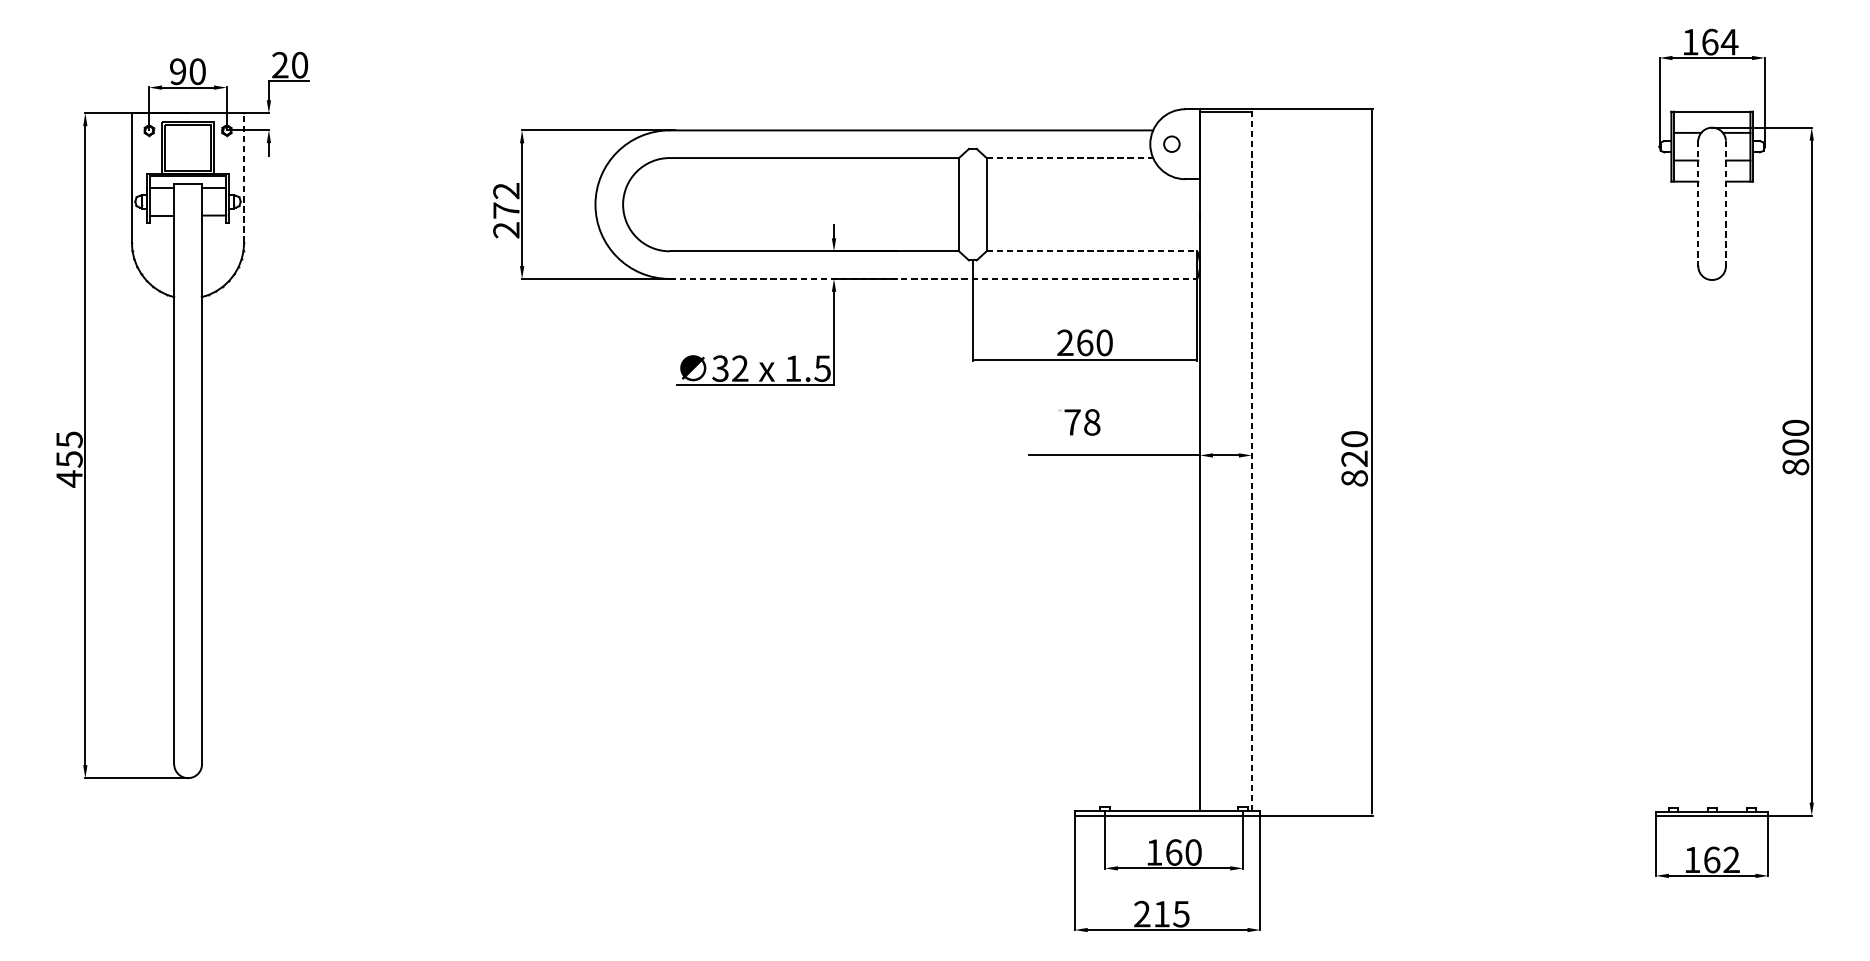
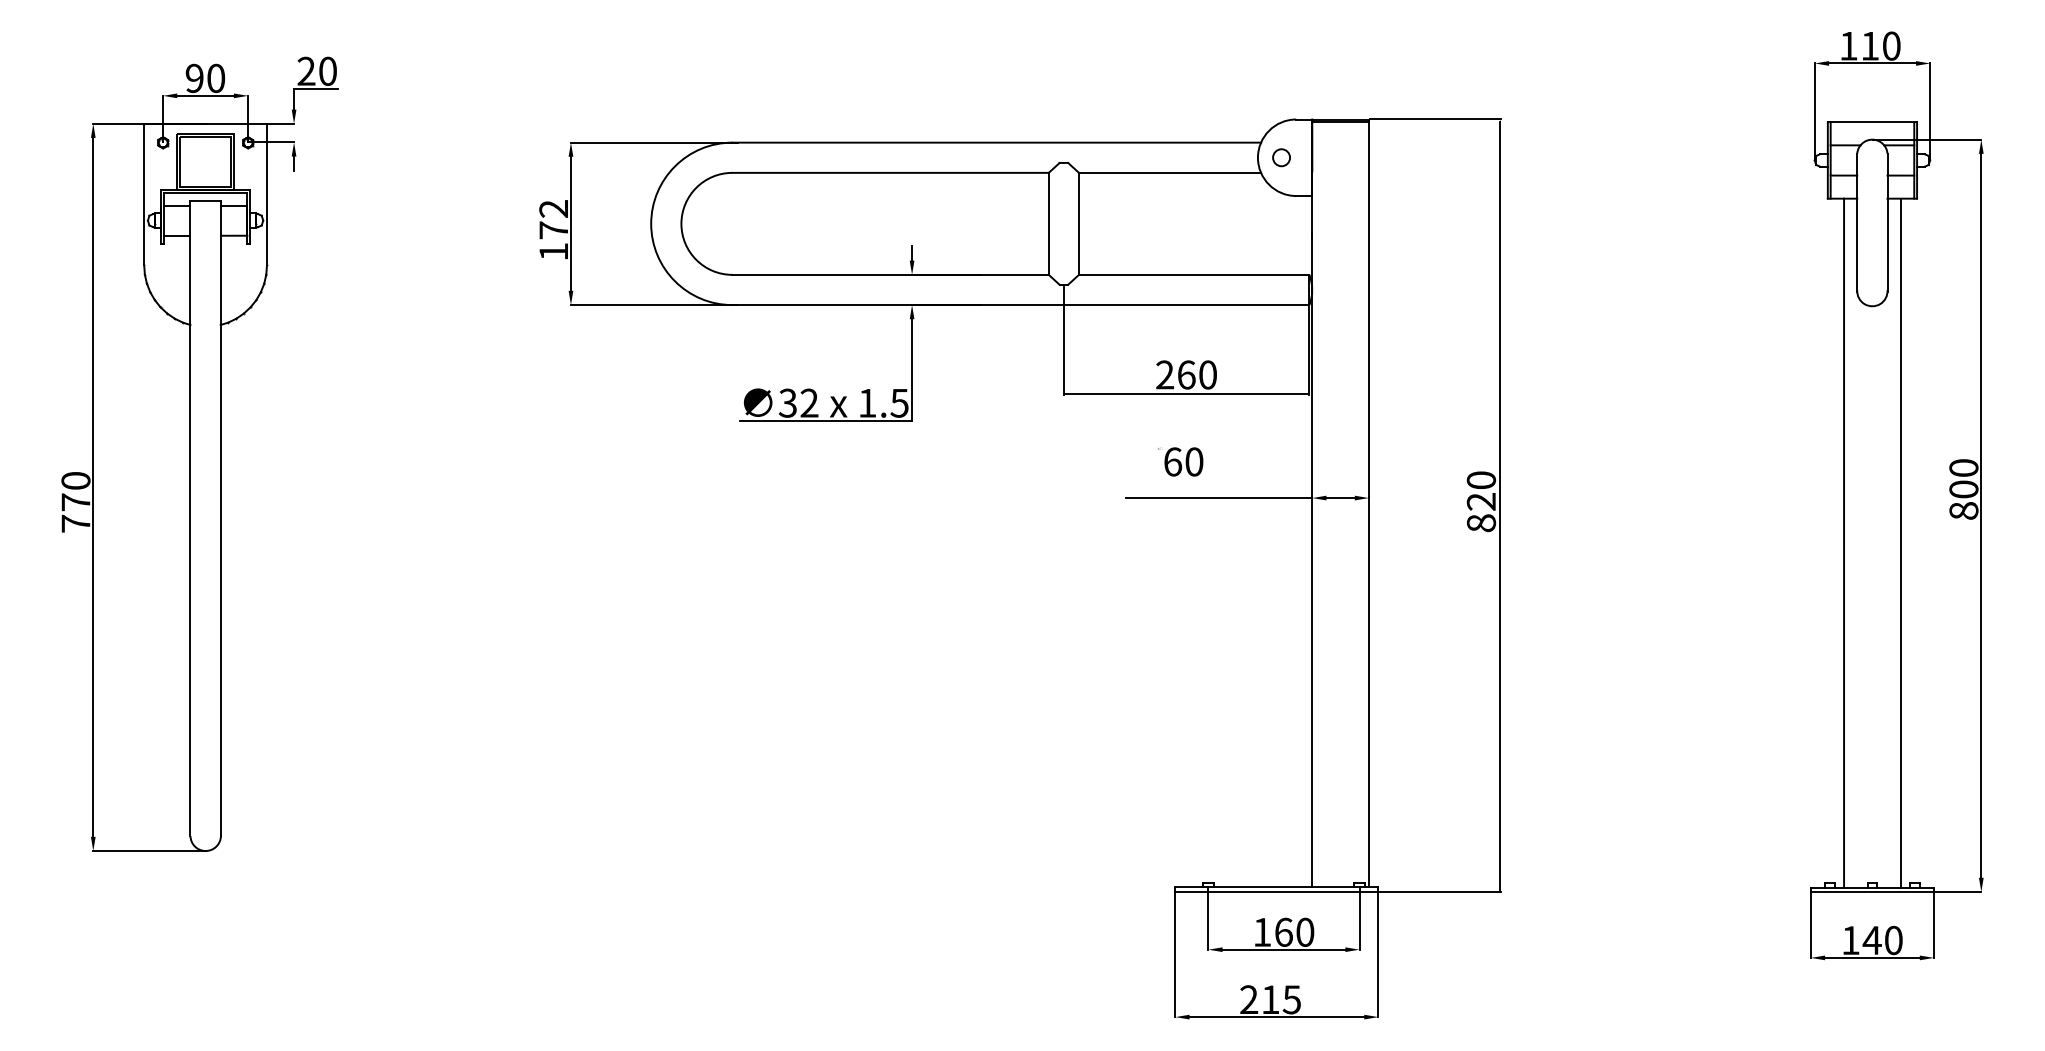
text: (1720, 41) -> (1881, 45), 164 -> 110
line: (1070, 157) -> (1170, 172), dashed -> solid
line: (243, 177) -> (266, 194), dashed -> solid
line: (1698, 204) -> (1857, 223), dashed -> solid
line: (1725, 204) -> (1887, 223), dashed -> solid
text: (506, 229) -> (553, 251), 272 -> 172
line: (1092, 250) -> (1194, 274), dashed -> solid
line: (933, 279) -> (1020, 305), dashed -> solid
text: (1082, 421) -> (1183, 461), 78 -> 60
text: (69, 459) -> (75, 502), 455 -> 770
line: (1251, 460) -> (1368, 503), dashed -> solid
line: (1686, 496) -> (1844, 542), added
line: (1737, 496) -> (1900, 542), added
text: (1721, 859) -> (1882, 940), 162 -> 140

